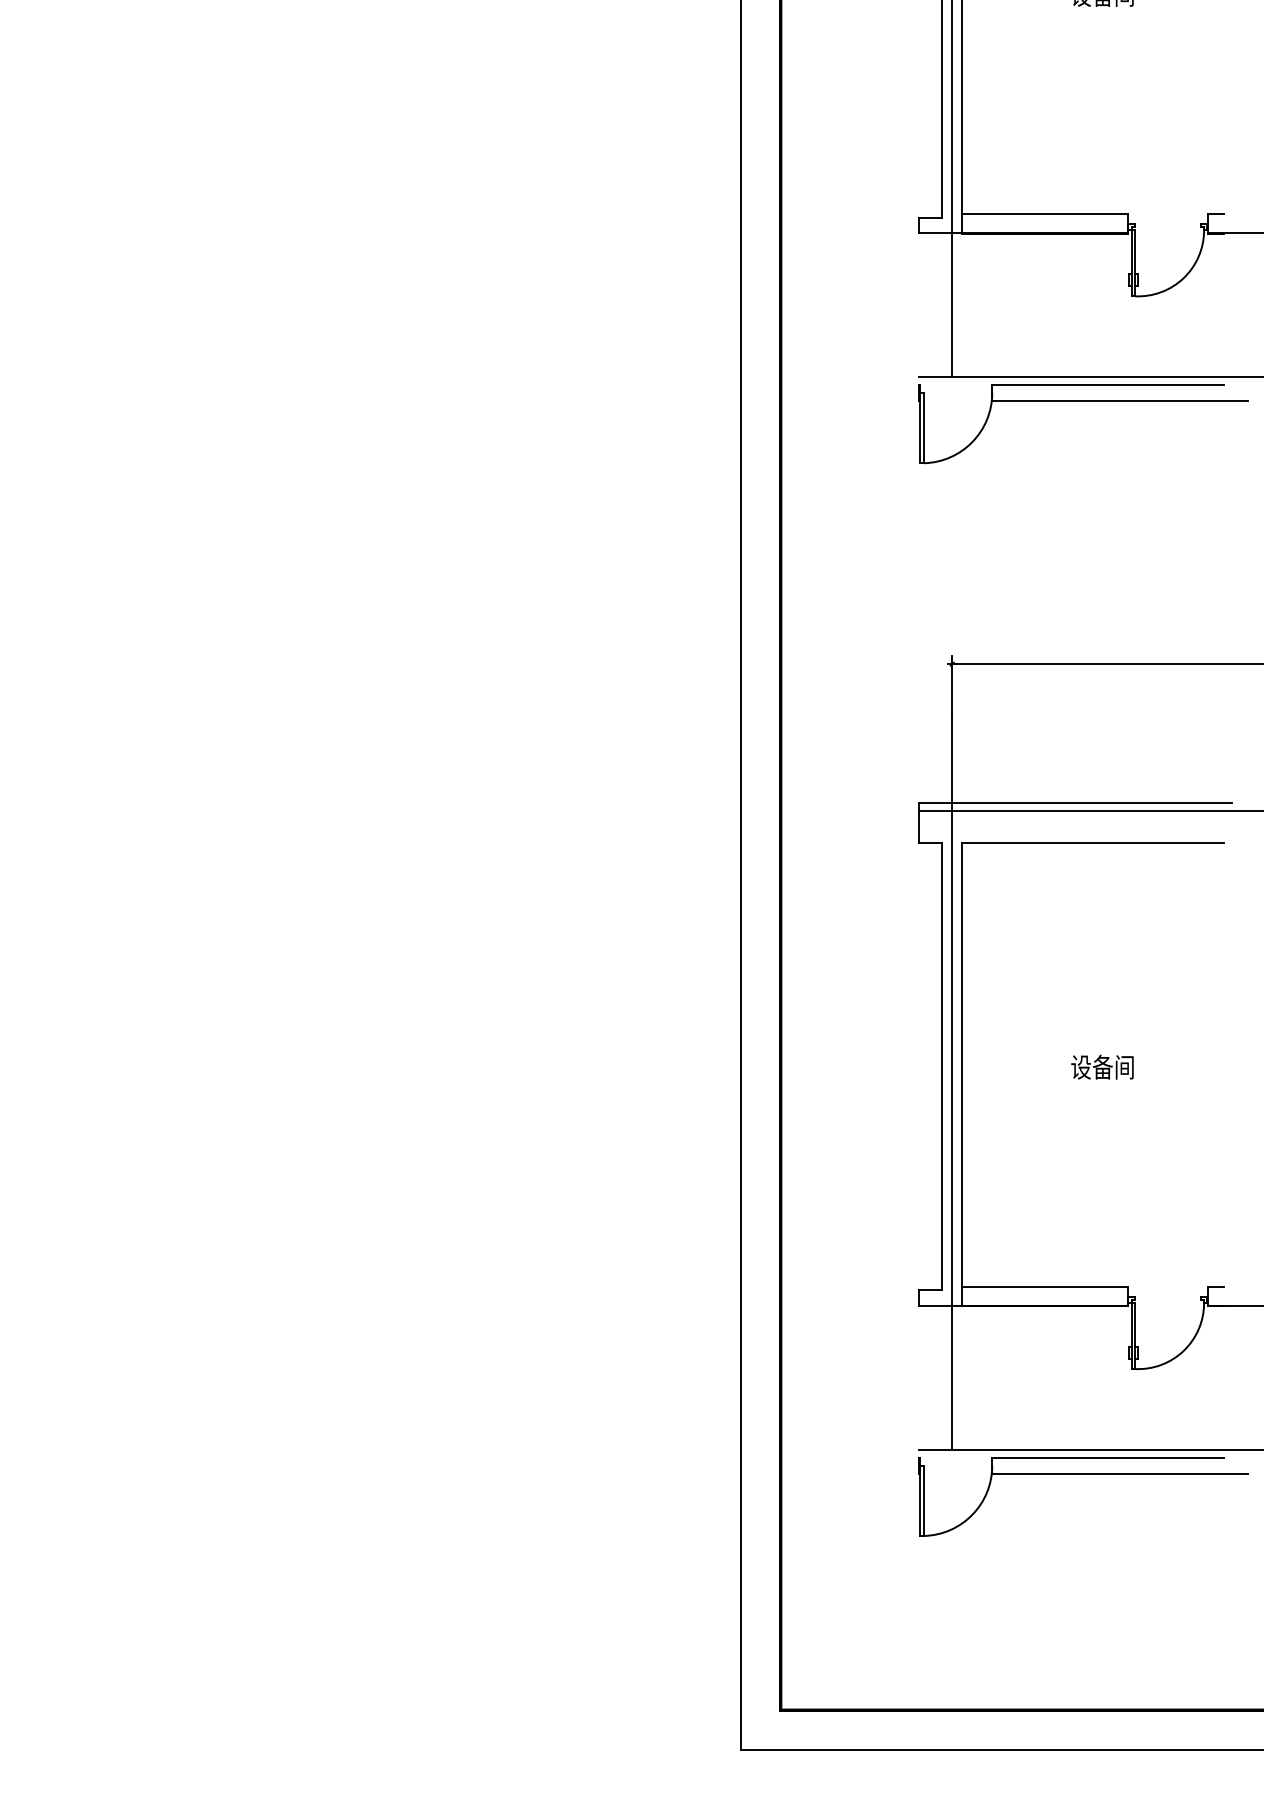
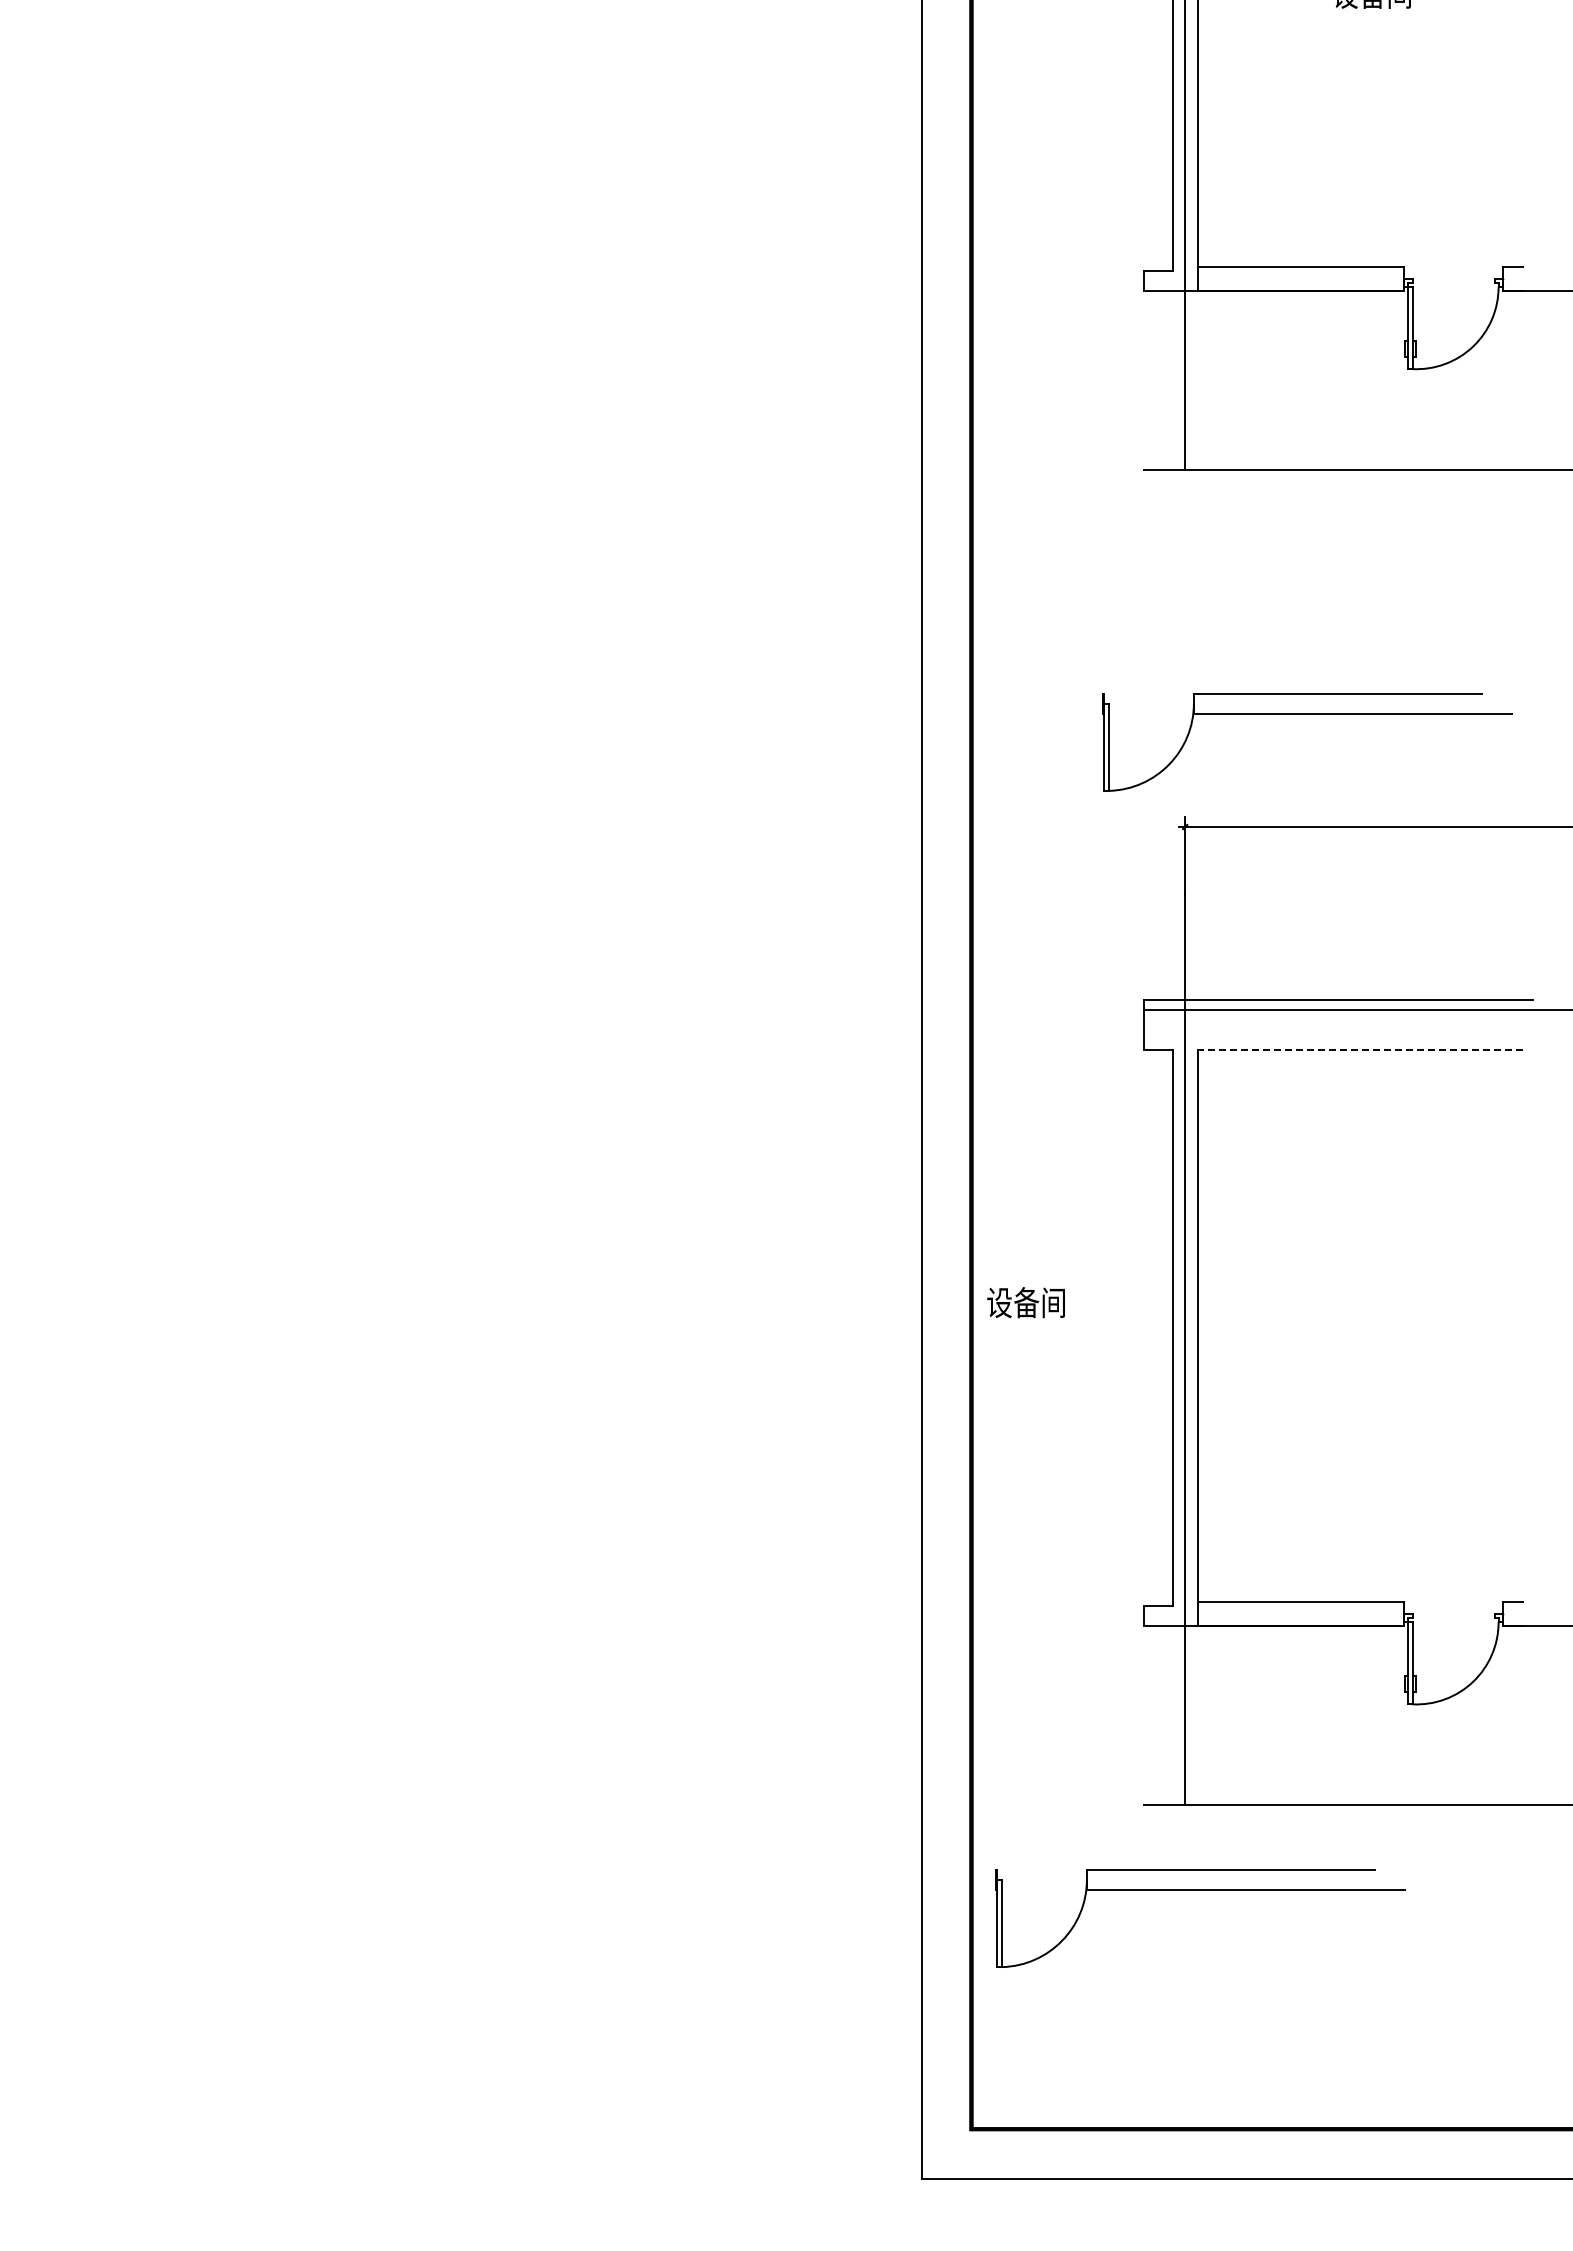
part: (1083, 401) -> (1307, 714), moved
line: (1093, 842) -> (1360, 1049), solid -> dashed
text: (1101, 1067) -> (1025, 1302), moved
part: (1083, 1474) -> (1200, 1890), moved

